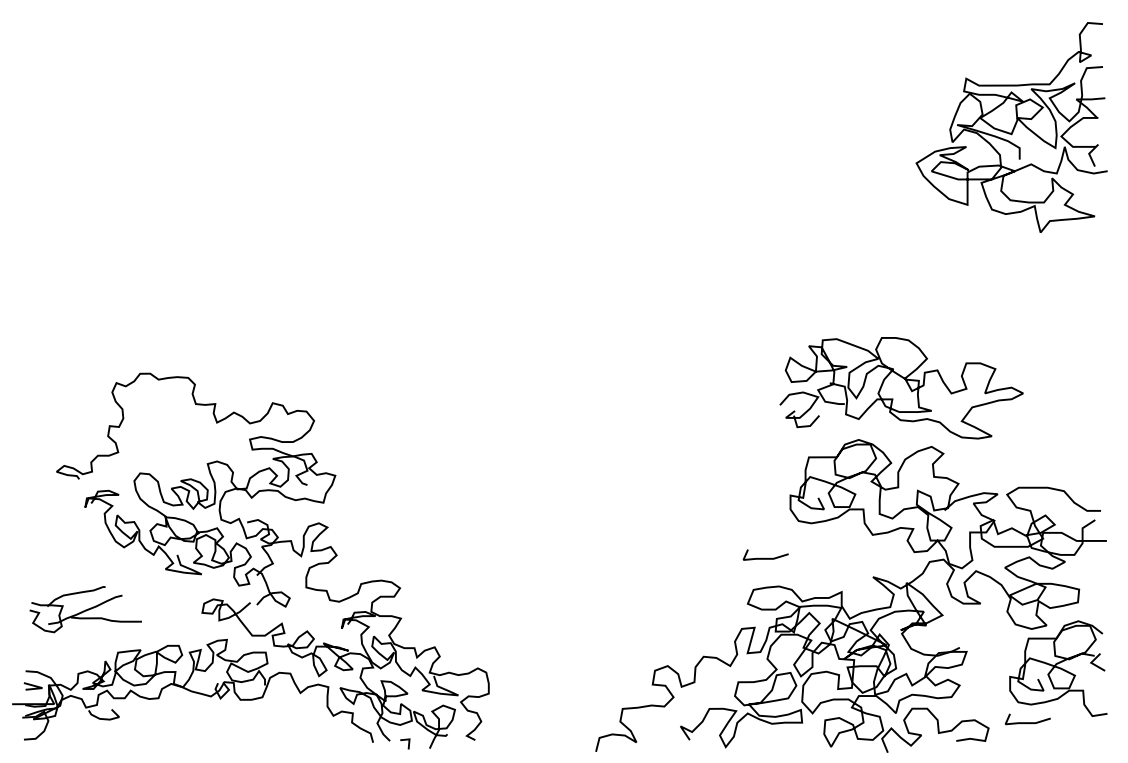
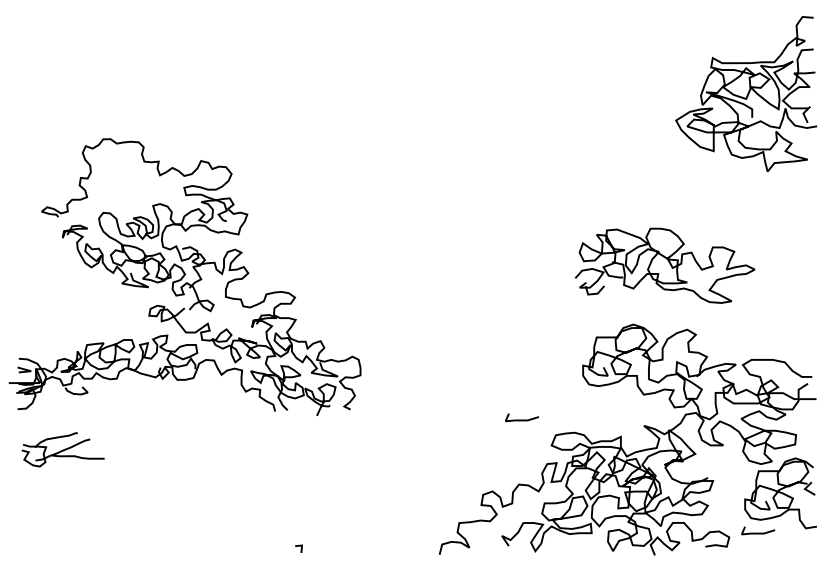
part: (901, 388) -> (665, 266), moved
line: (765, 557) -> (521, 419), moved
part: (250, 560) -> (184, 277), moved

